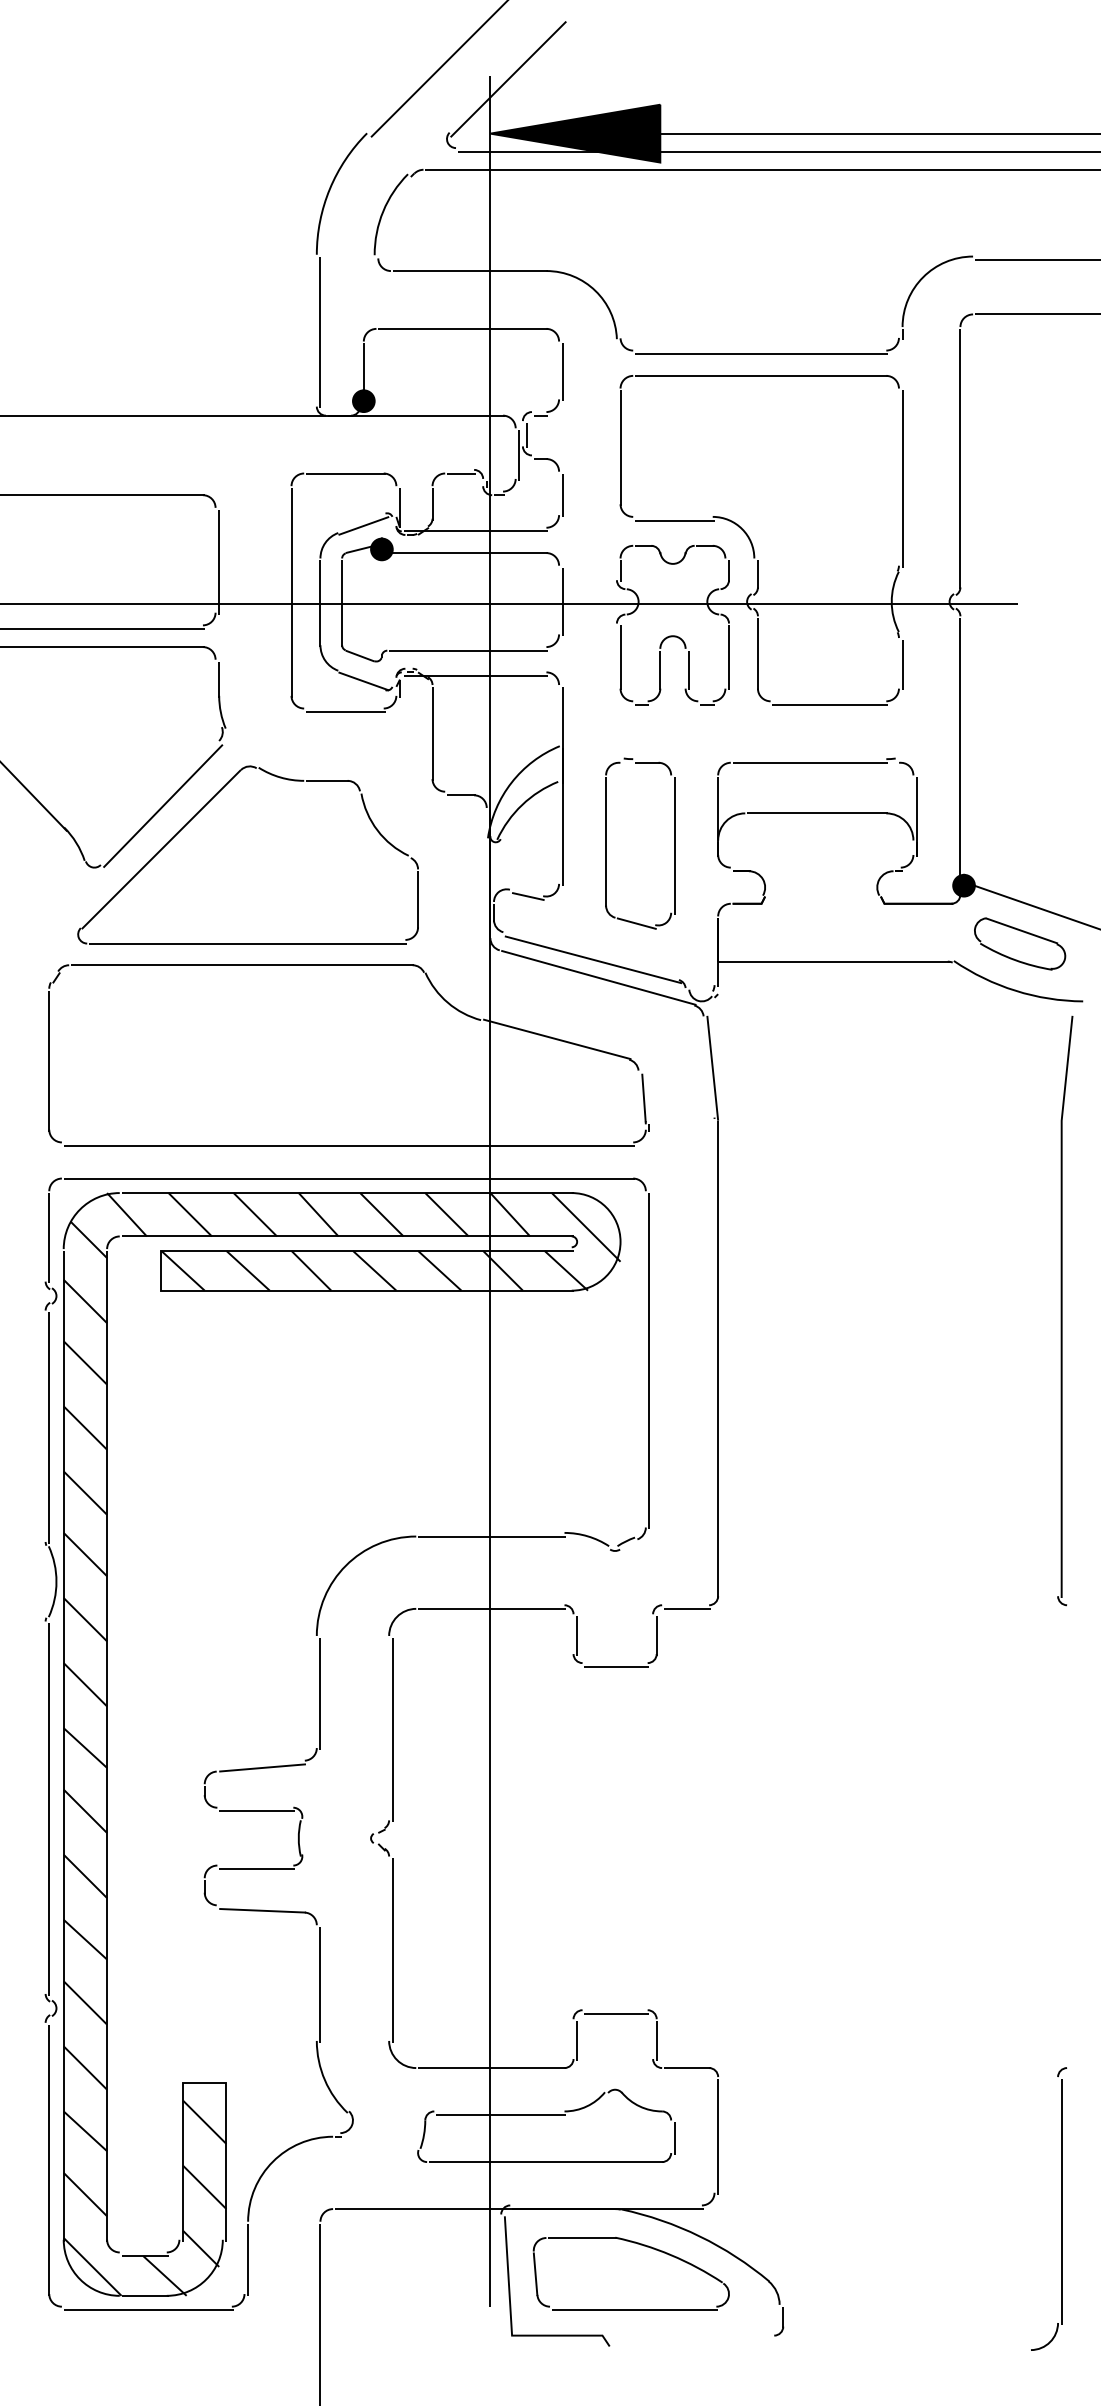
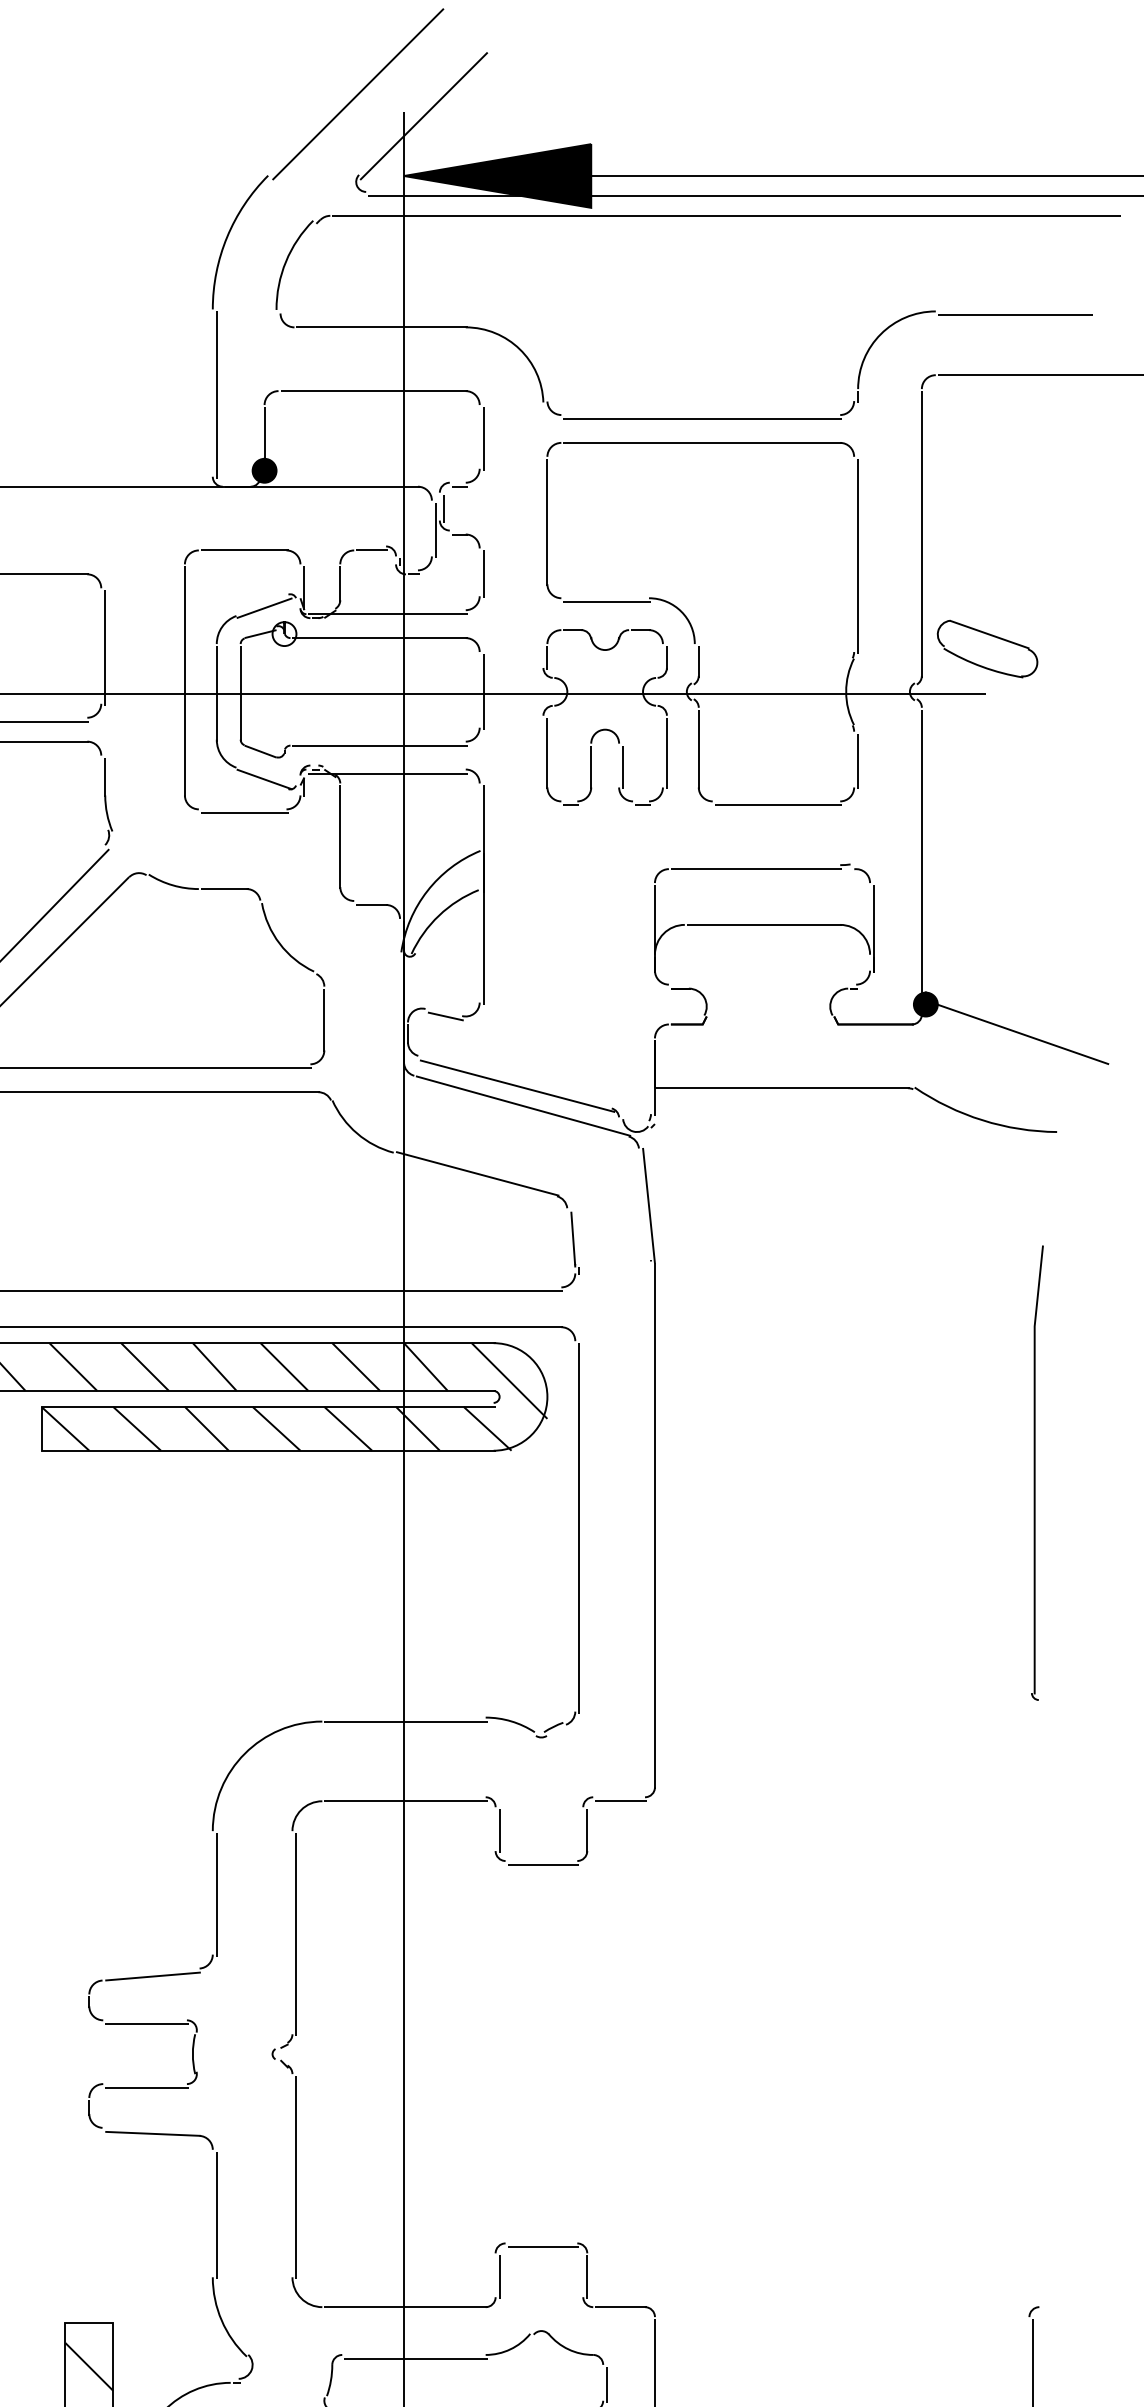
fill: (381, 549) -> (284, 634), removed
part: (606, 843) -> (531, 958), removed
part: (1020, 943) -> (988, 648), moved
part: (1065, 1310) -> (1037, 1472), size x0.7

